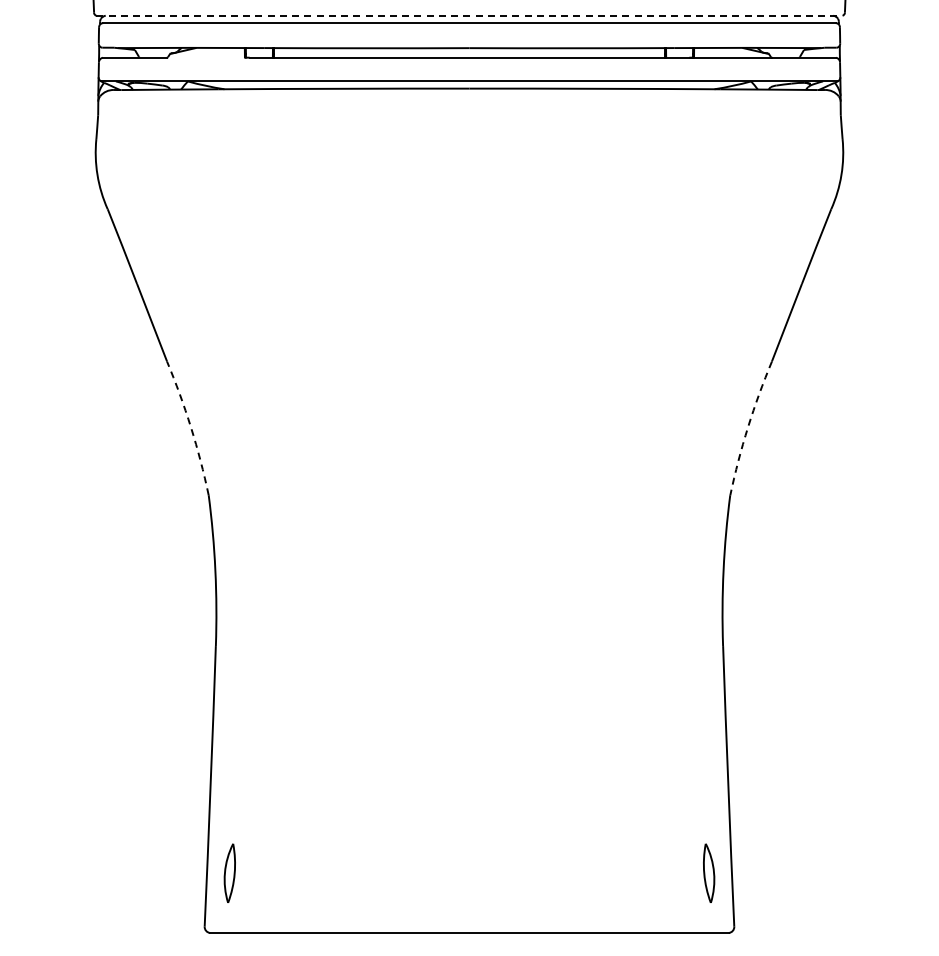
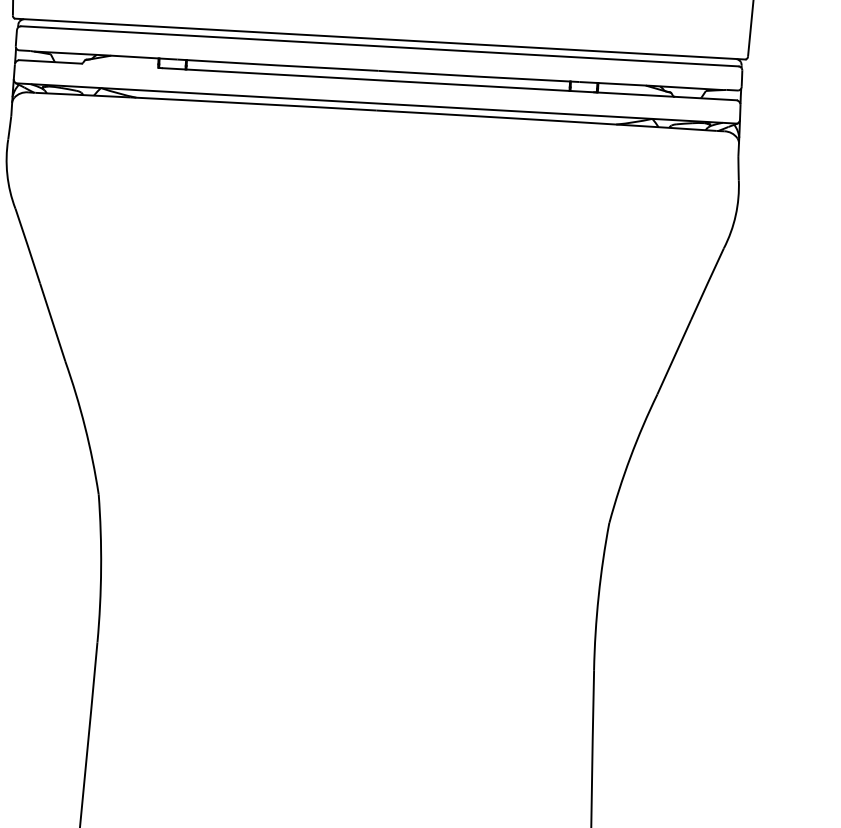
line: (470, 15) -> (381, 38), dashed -> solid
arc: (191, 427) -> (85, 427), dashed -> solid
arc: (748, 427) -> (630, 457), dashed -> solid

